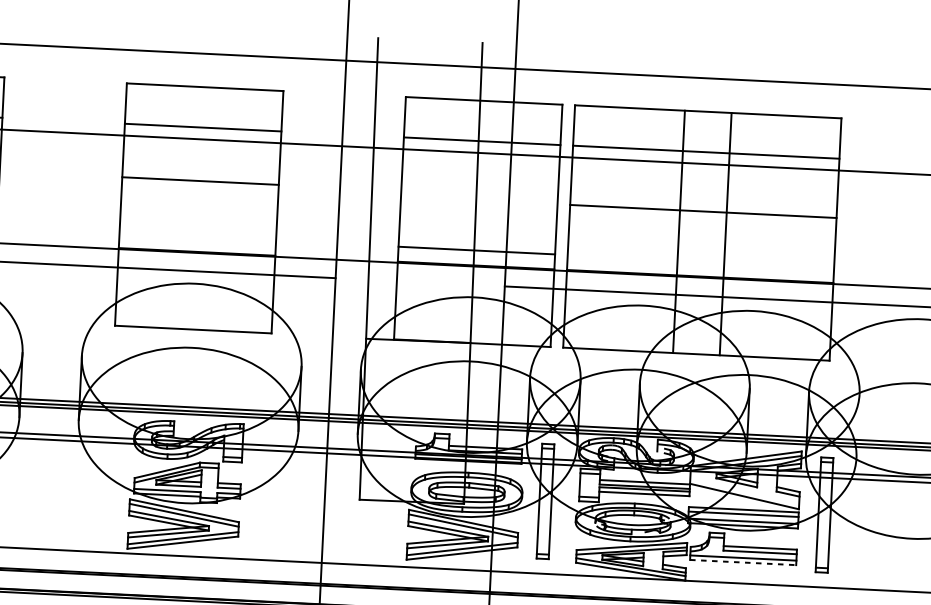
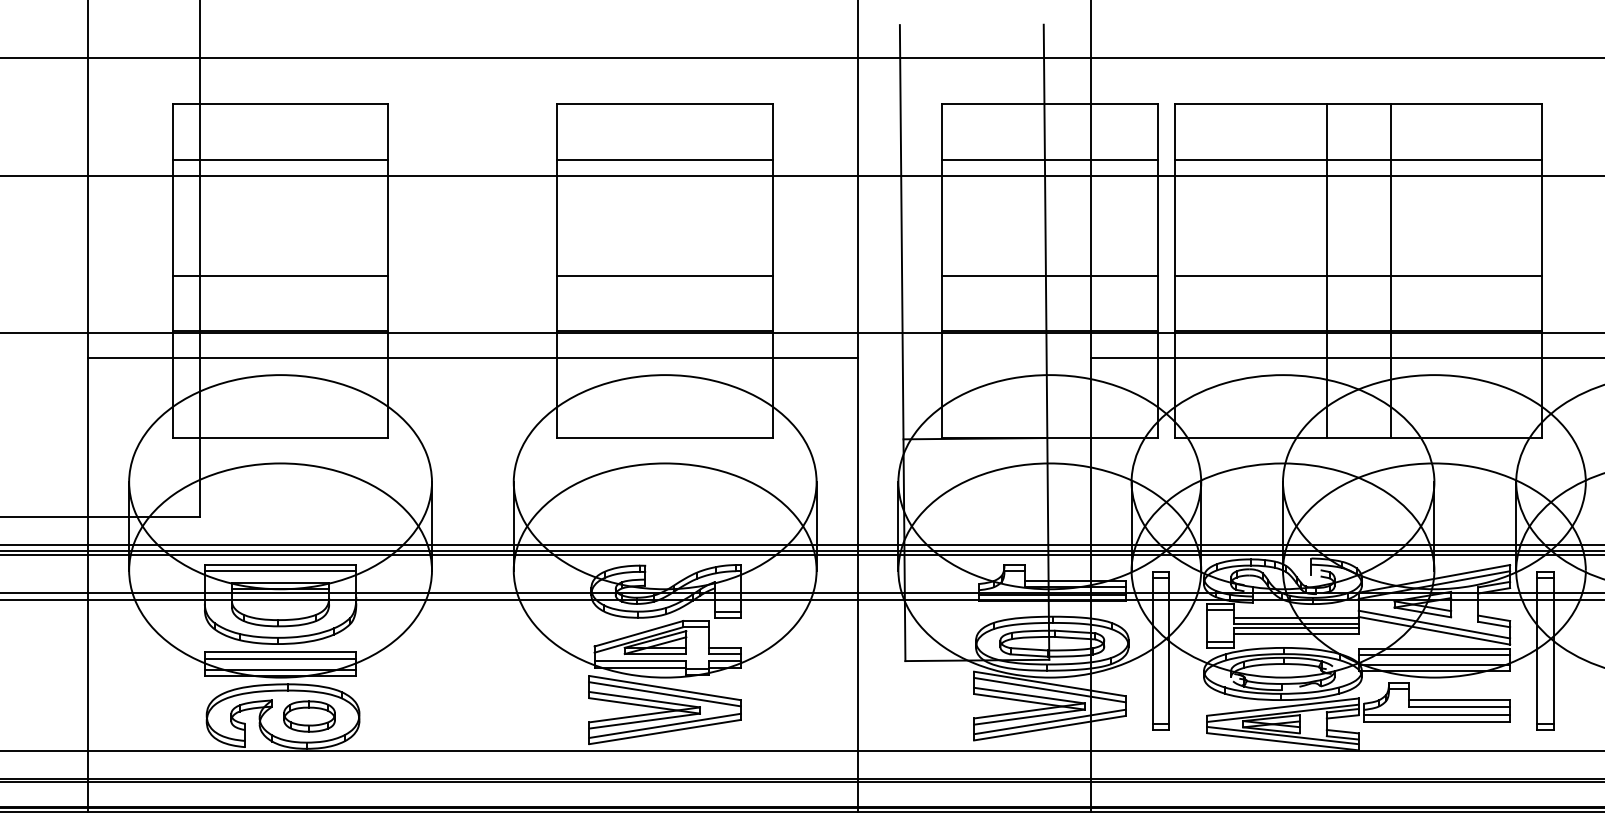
line: (200, 181) -> (665, 275), moved
line: (703, 211) -> (1358, 275), moved
line: (476, 250) -> (1049, 275), moved
line: (744, 491) -> (1434, 624), added
line: (743, 562) -> (1437, 721), dashed -> solid

